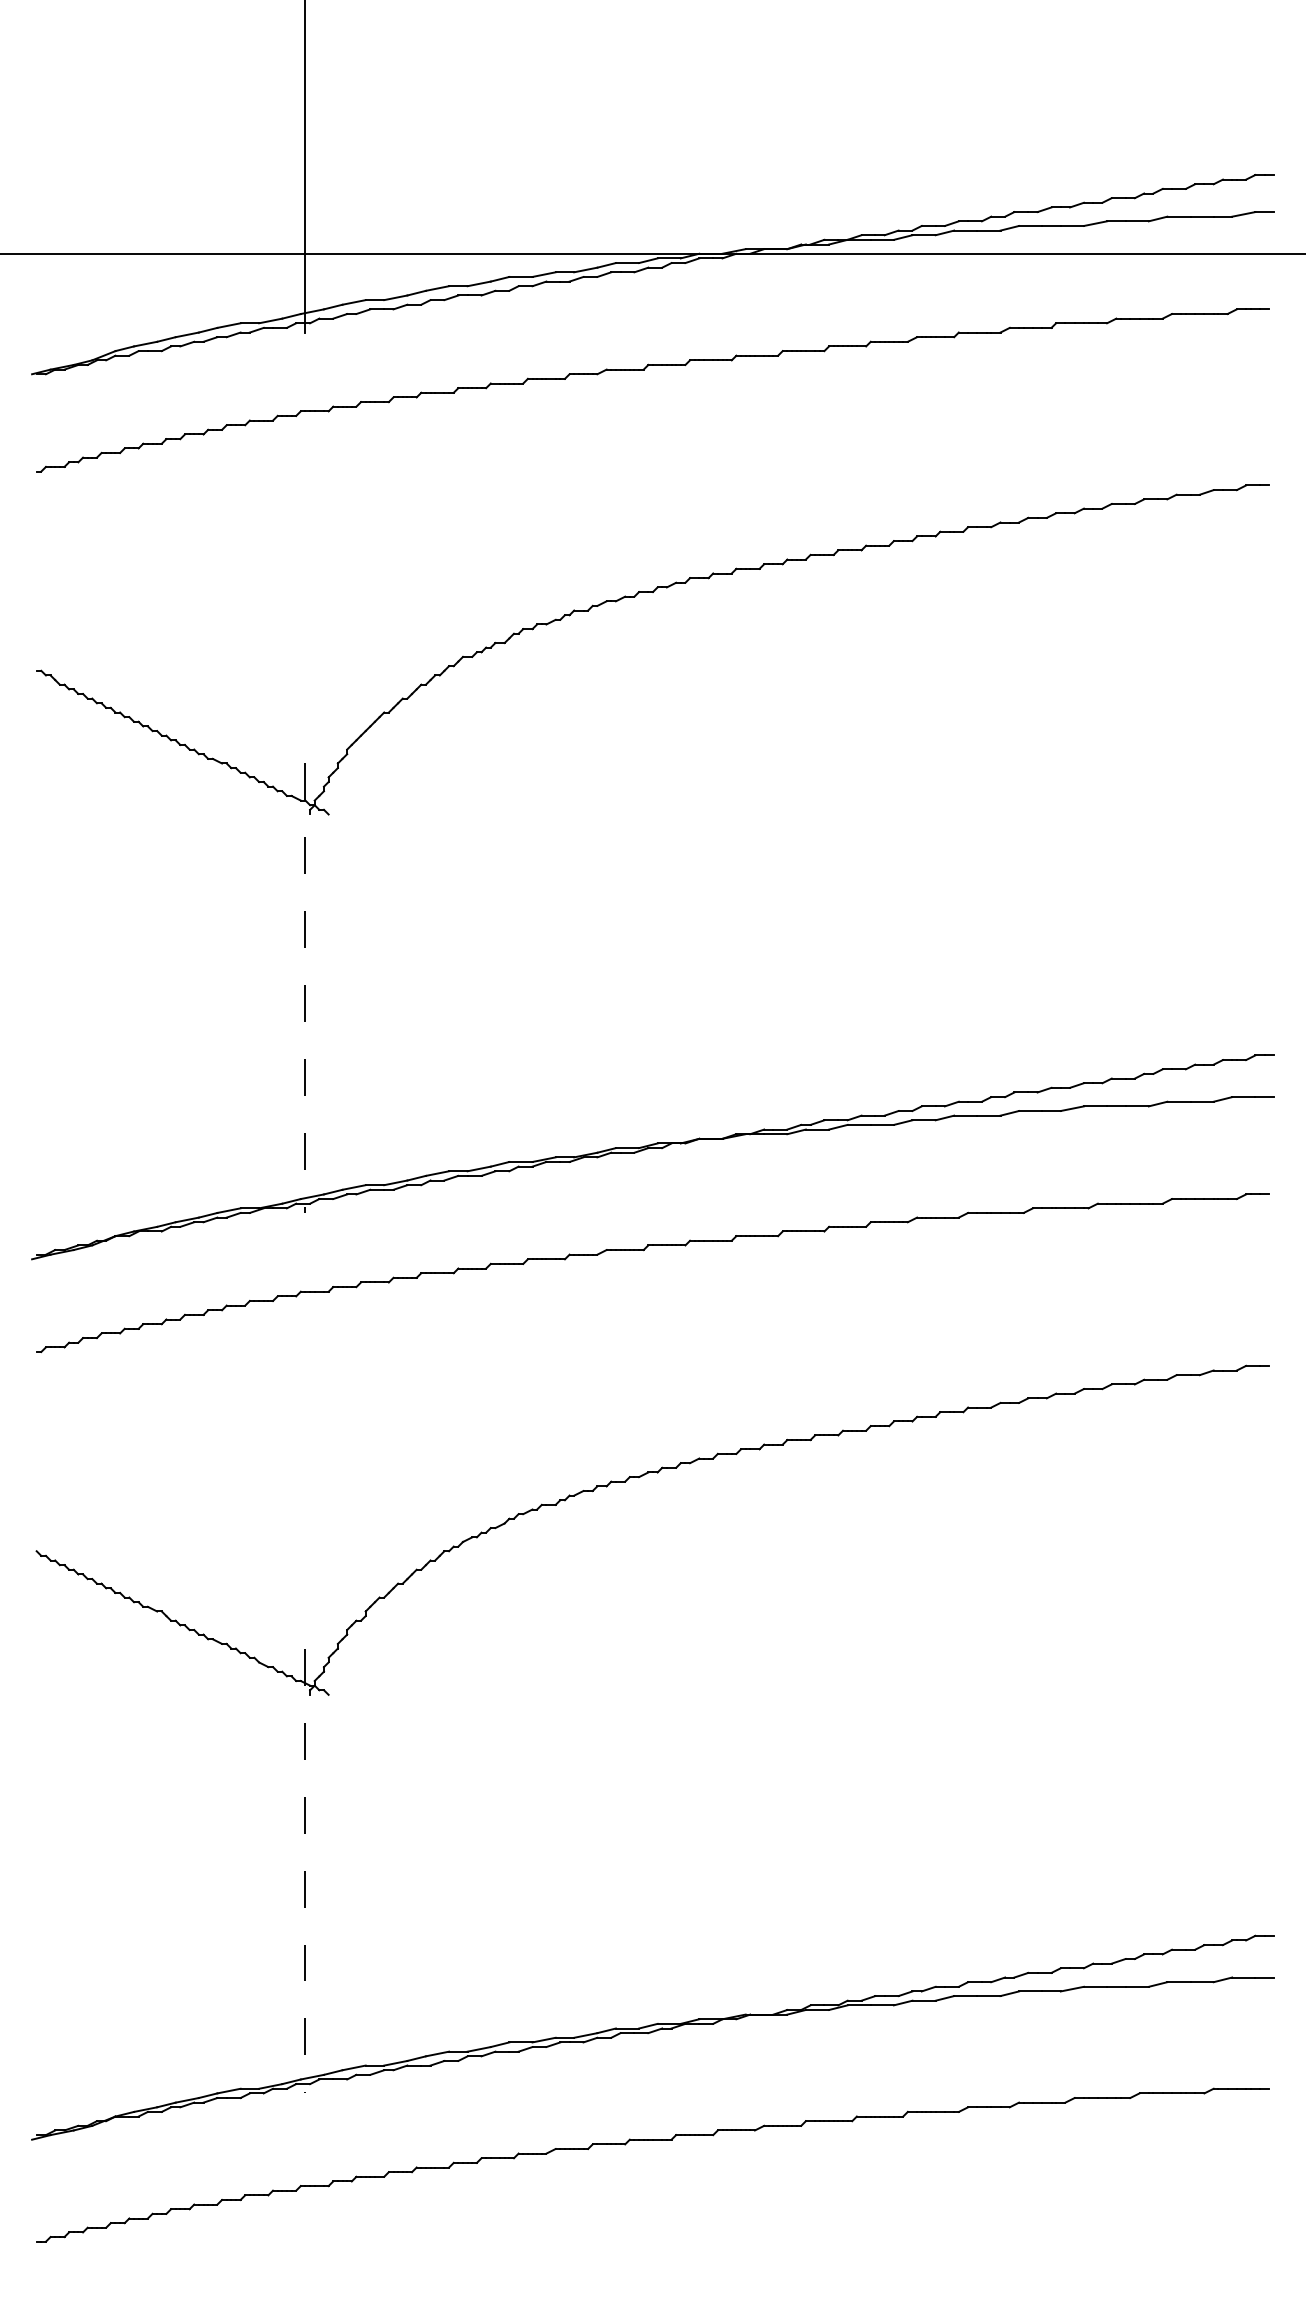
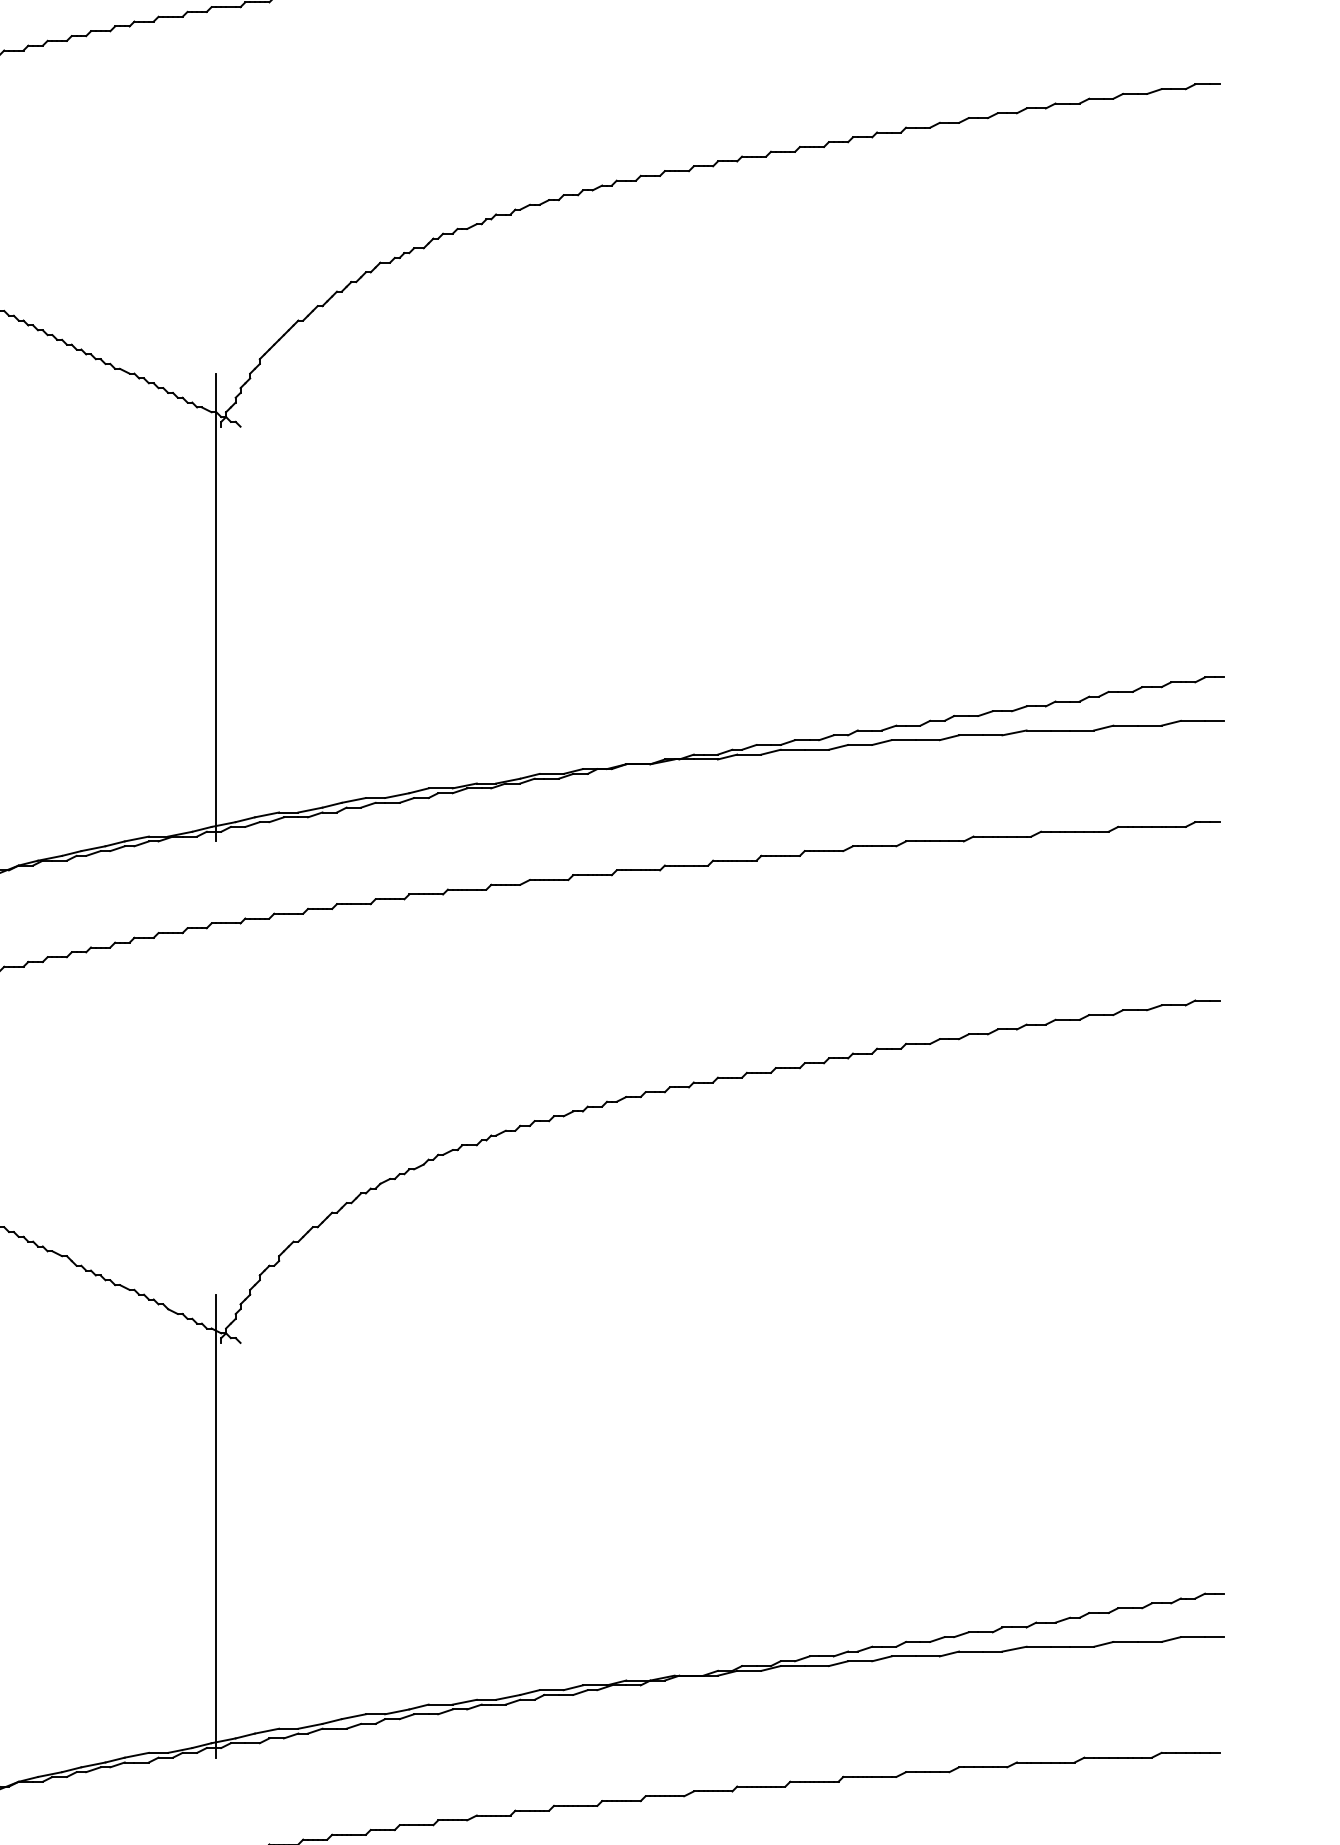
line: (305, 988) -> (216, 607), dashed -> solid
line: (305, 1871) -> (216, 1526), dashed -> solid

